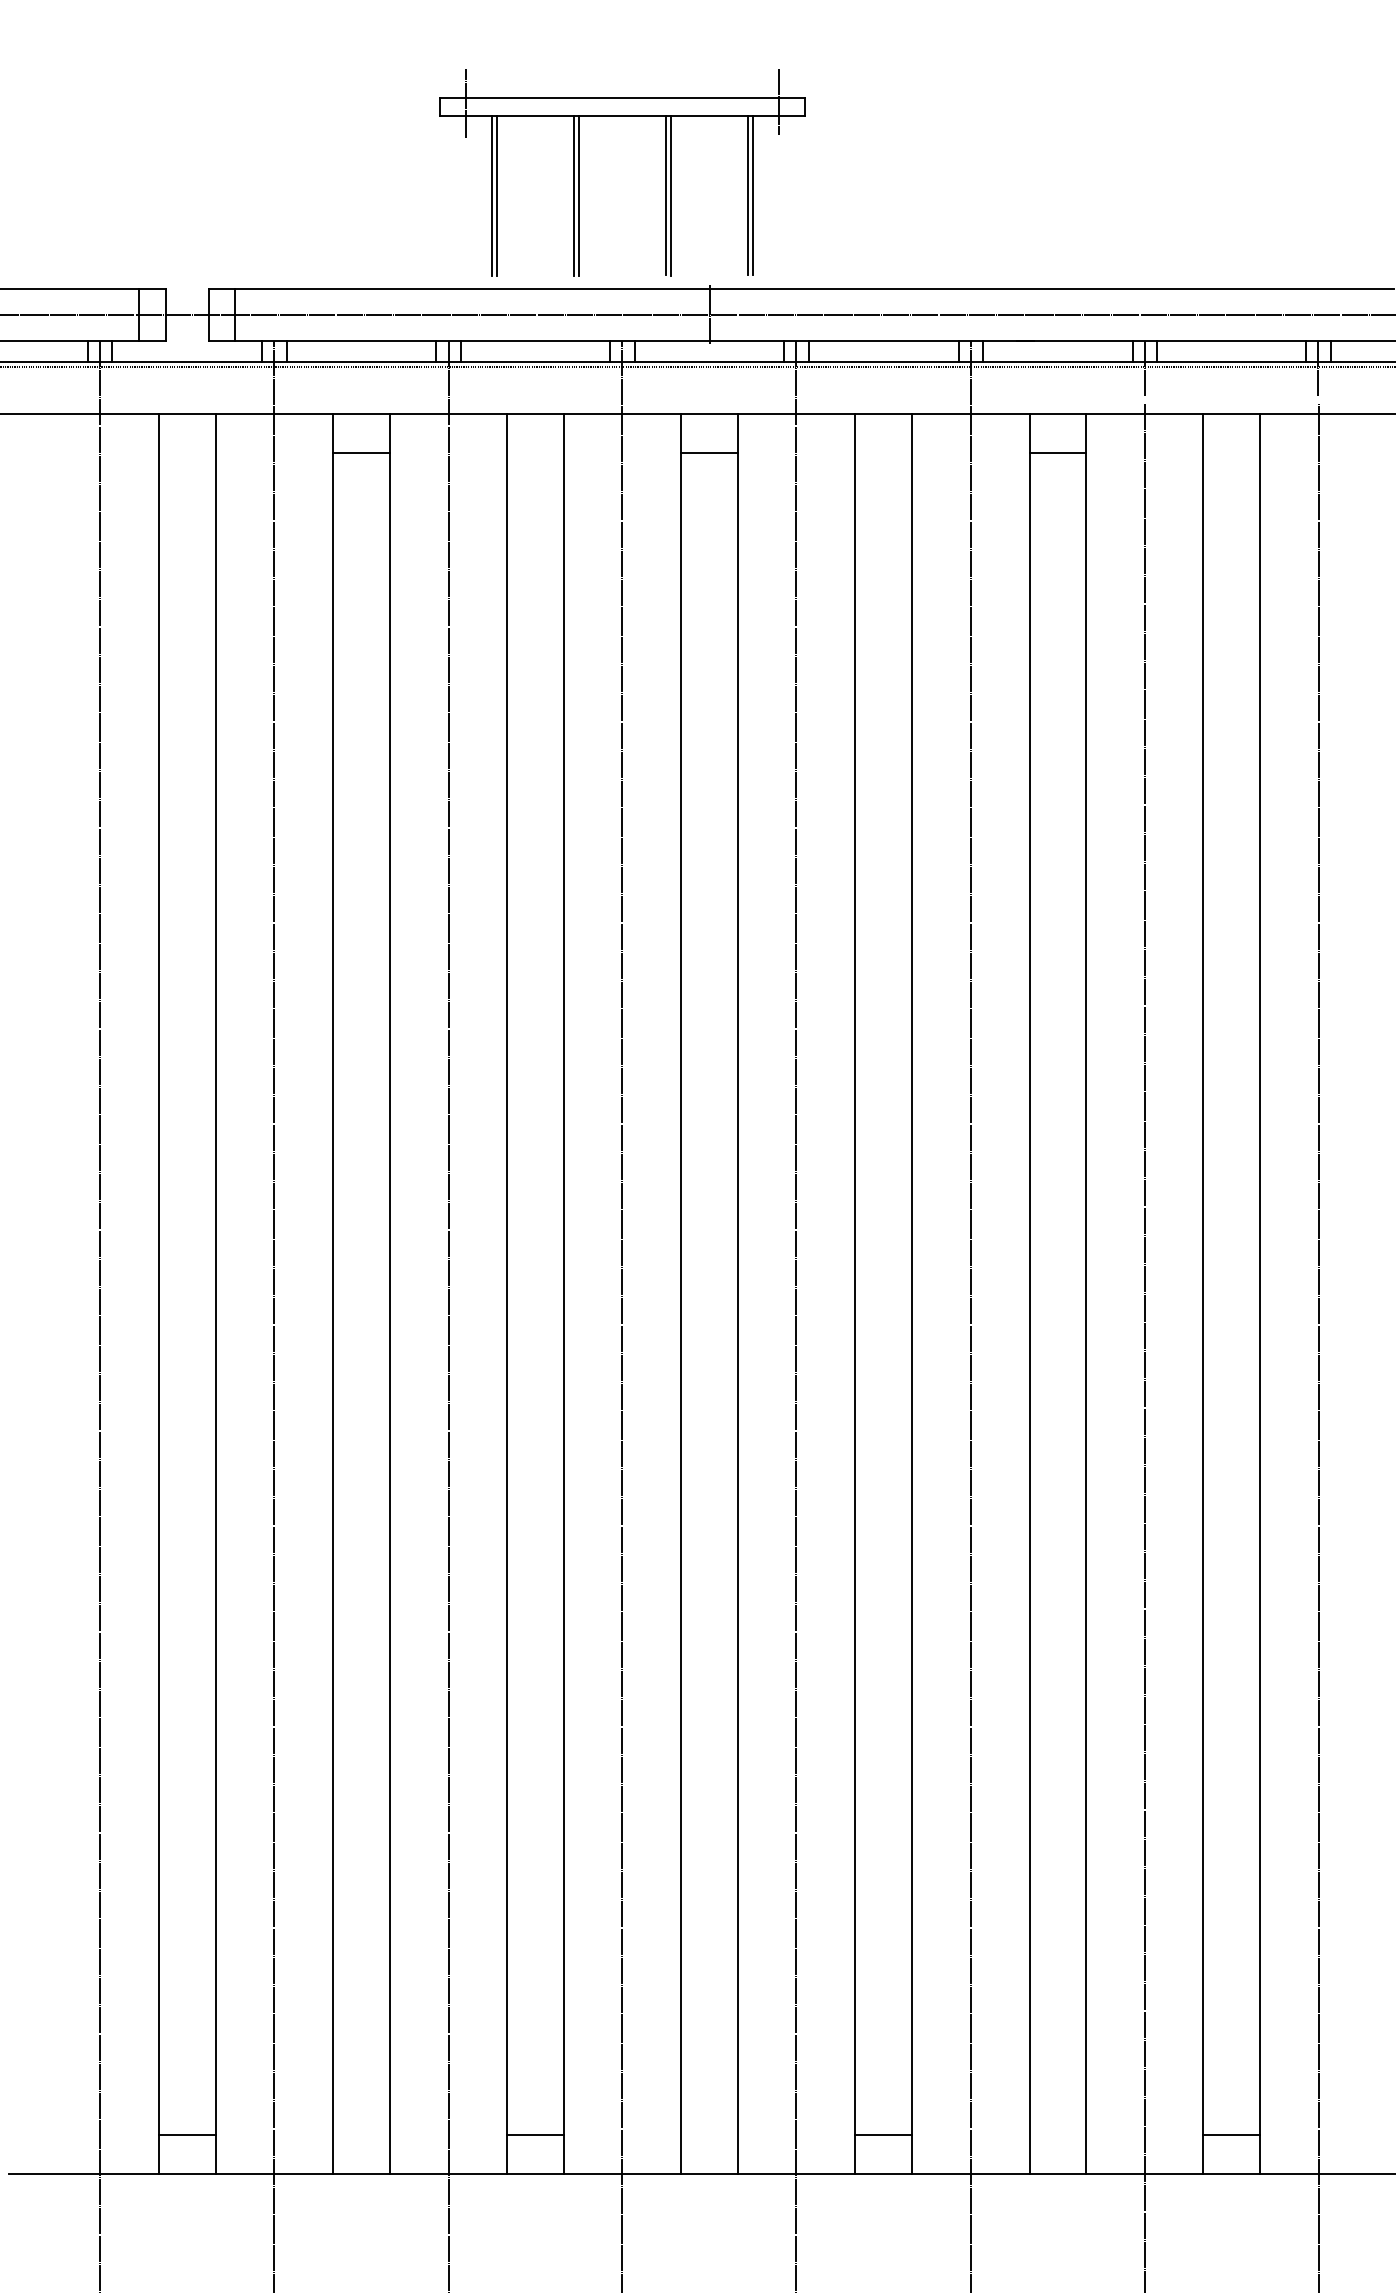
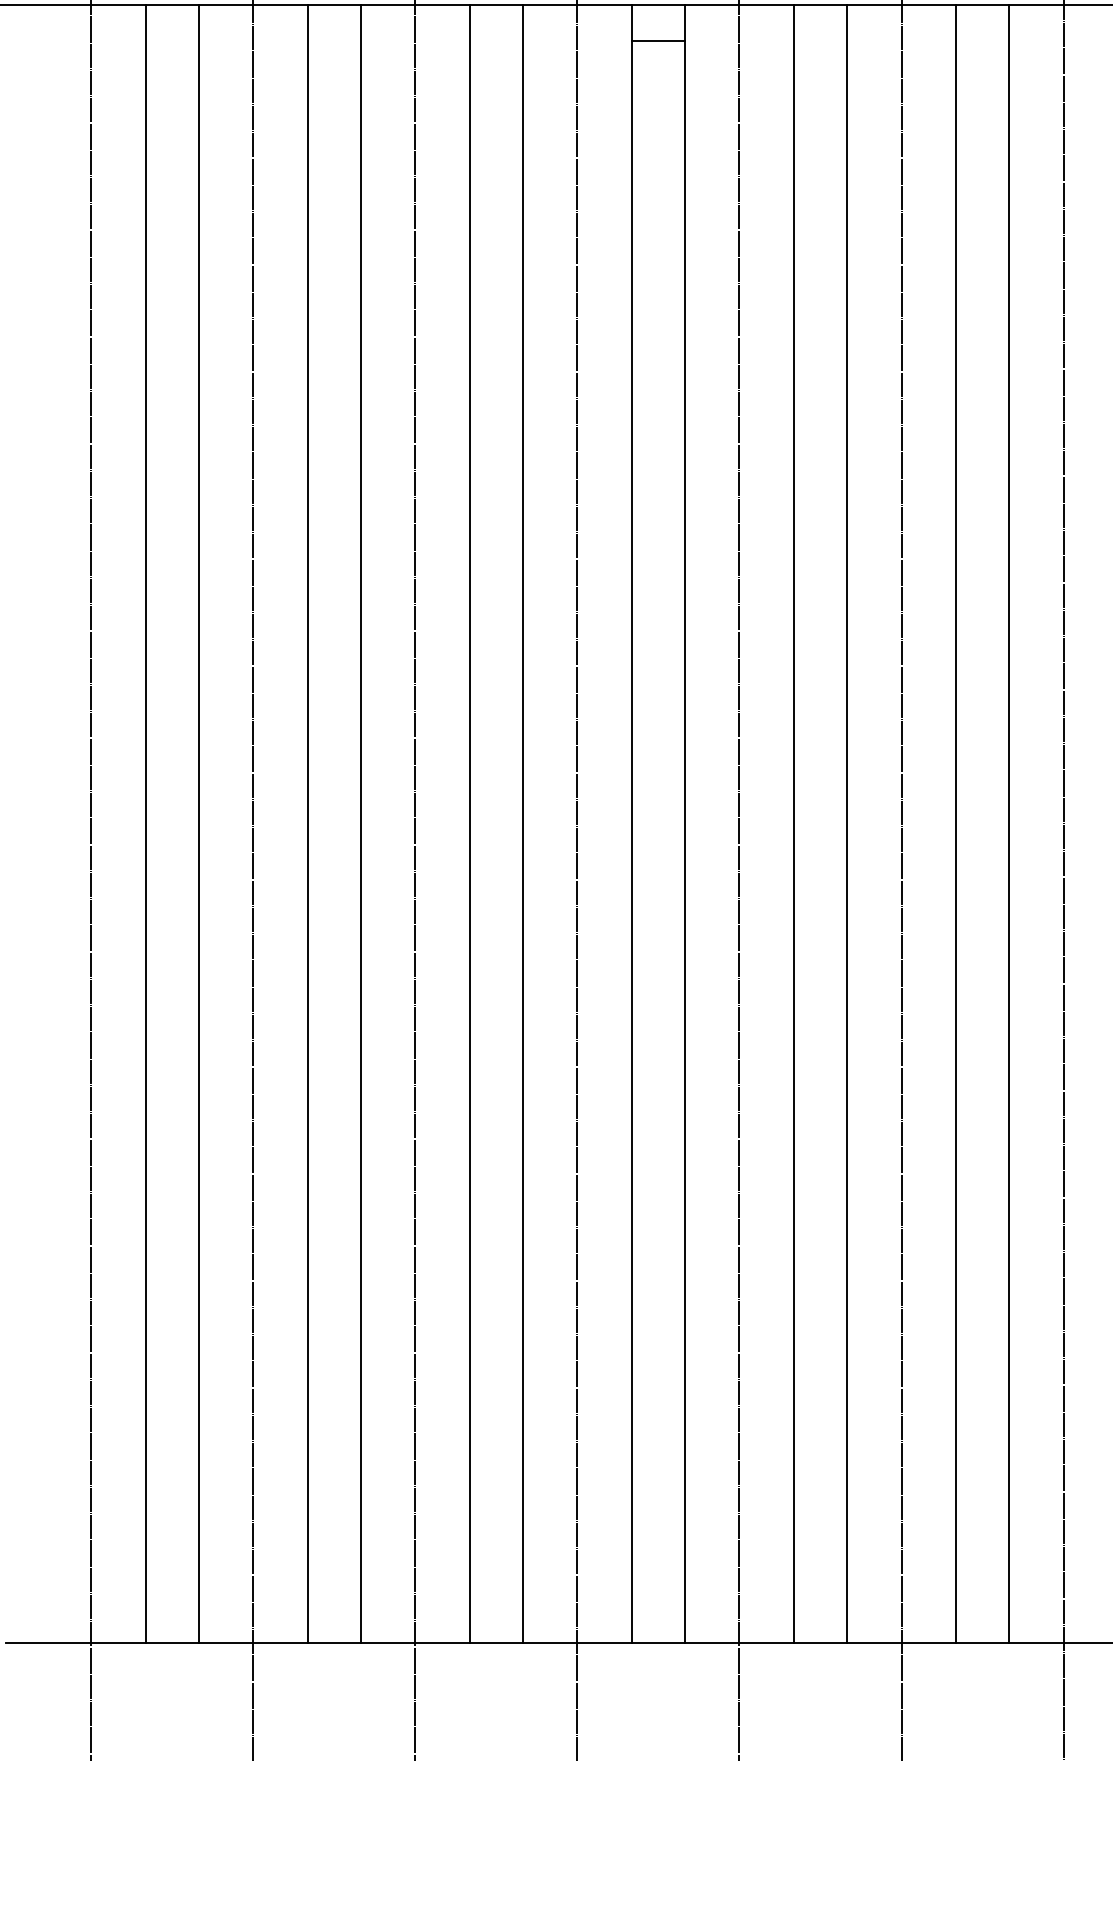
line: (361, 452) -> (334, 40), removed
line: (1057, 452) -> (982, 40), removed
line: (187, 2135) -> (172, 1607), removed
line: (535, 2135) -> (496, 1607), removed
line: (883, 2135) -> (820, 1607), removed

